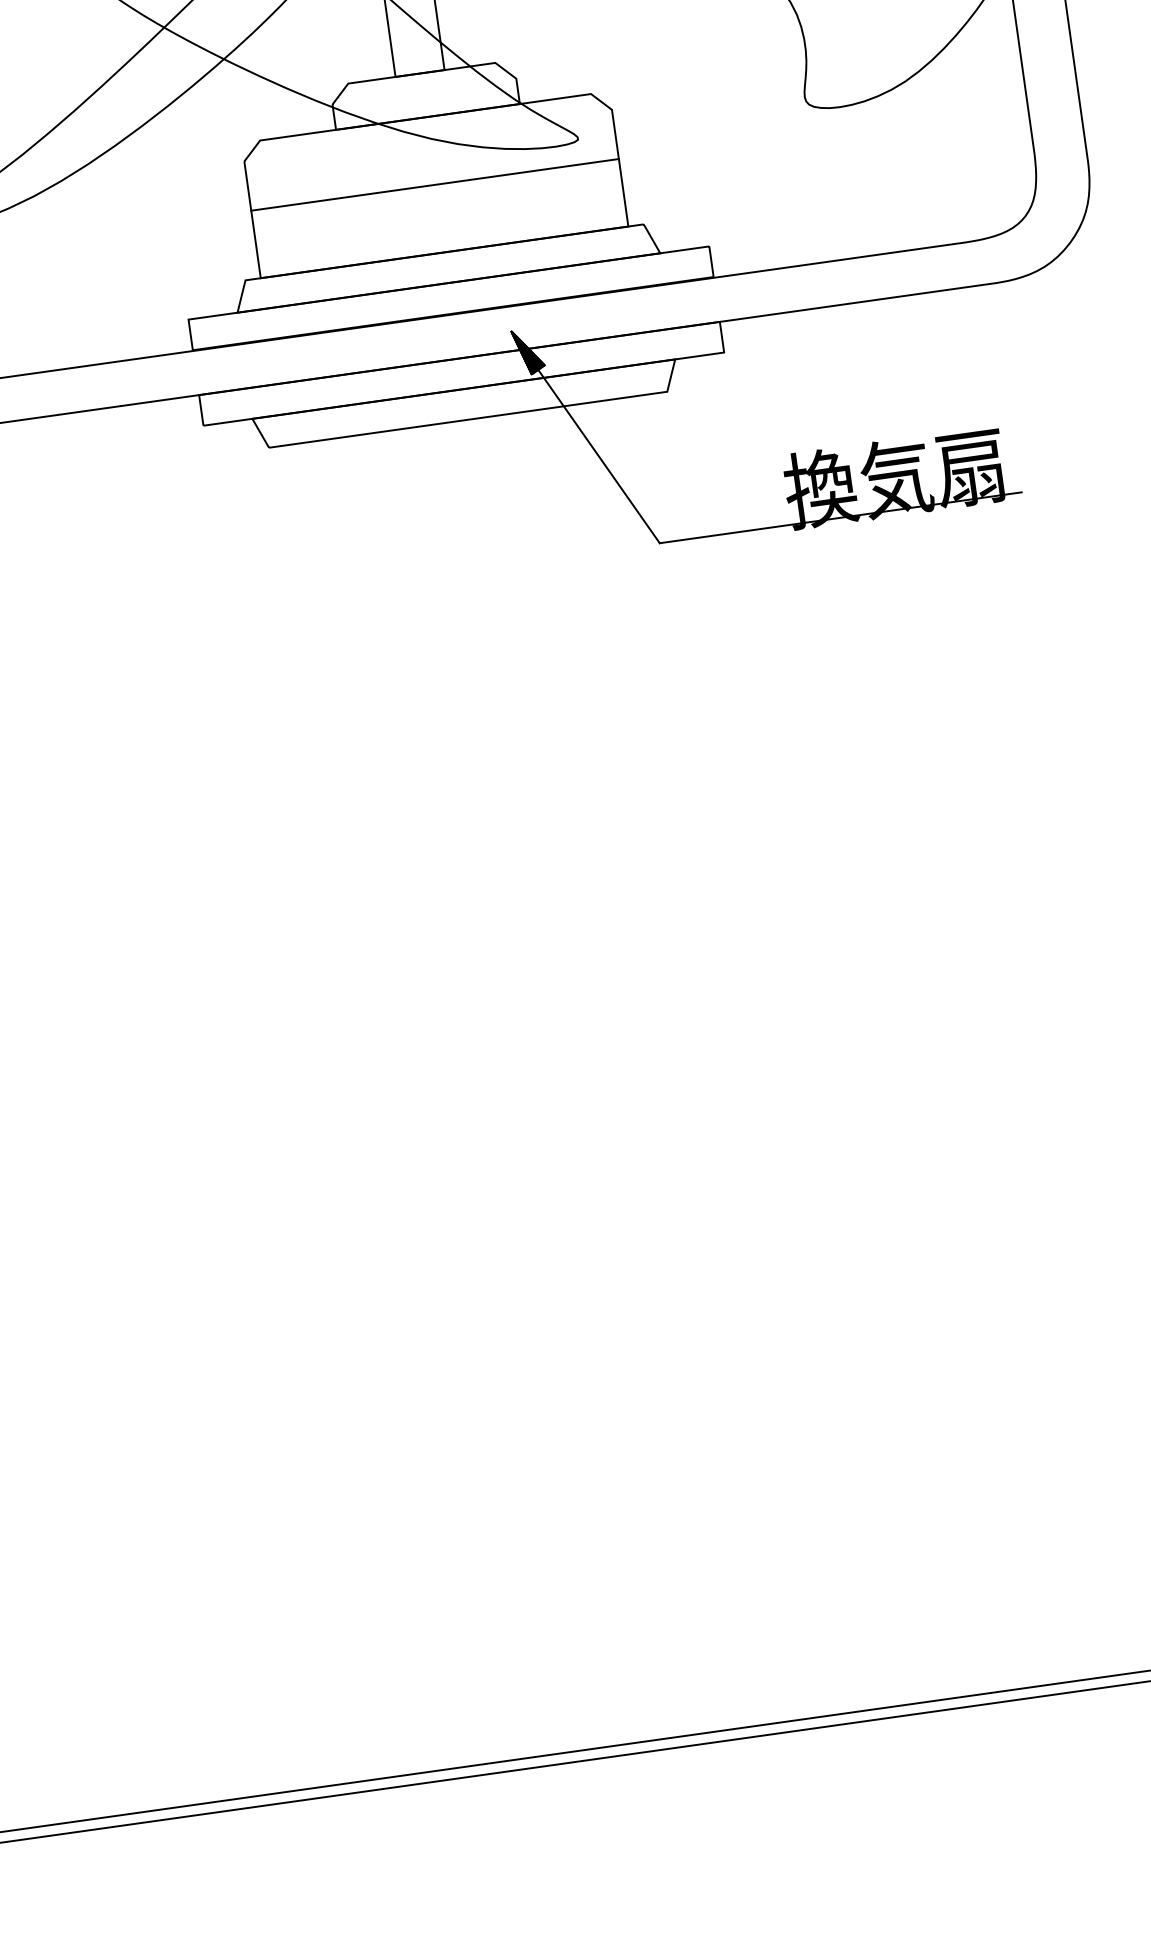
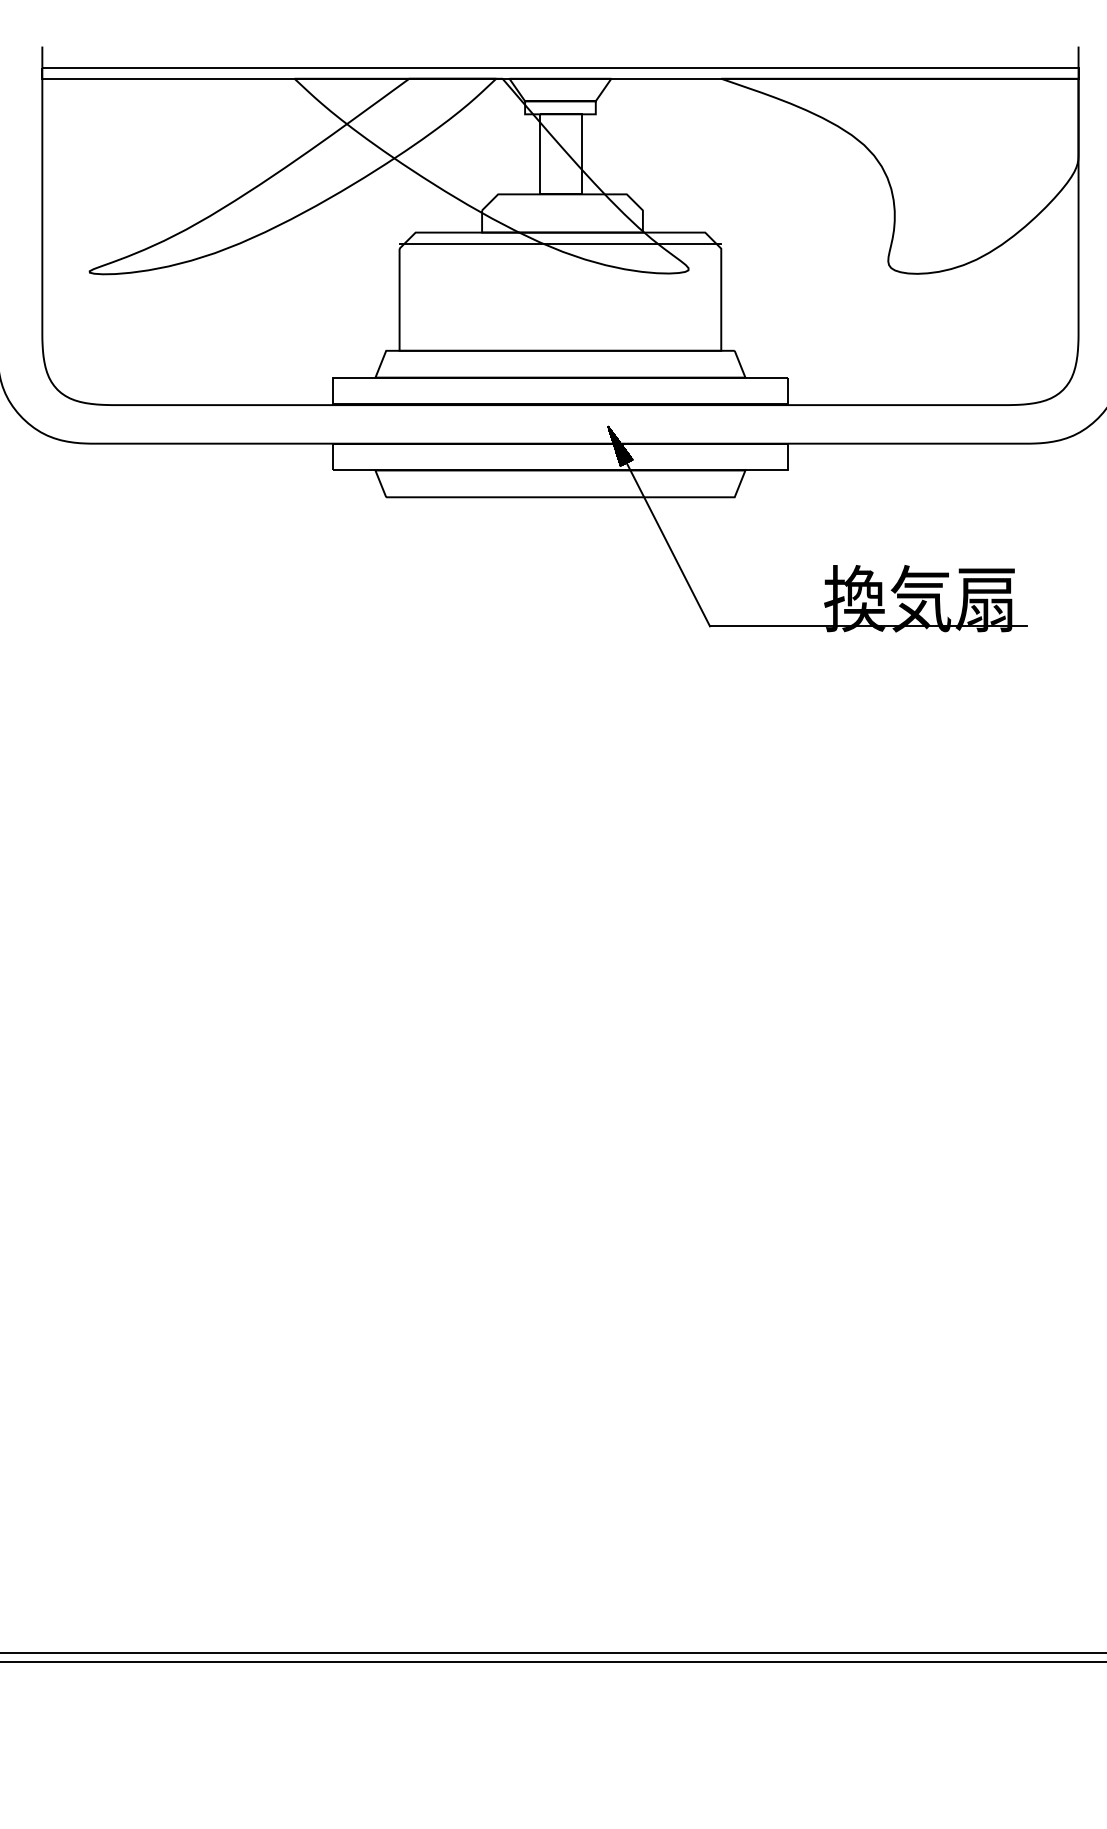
line: (435, 184) -> (560, 243), moved

